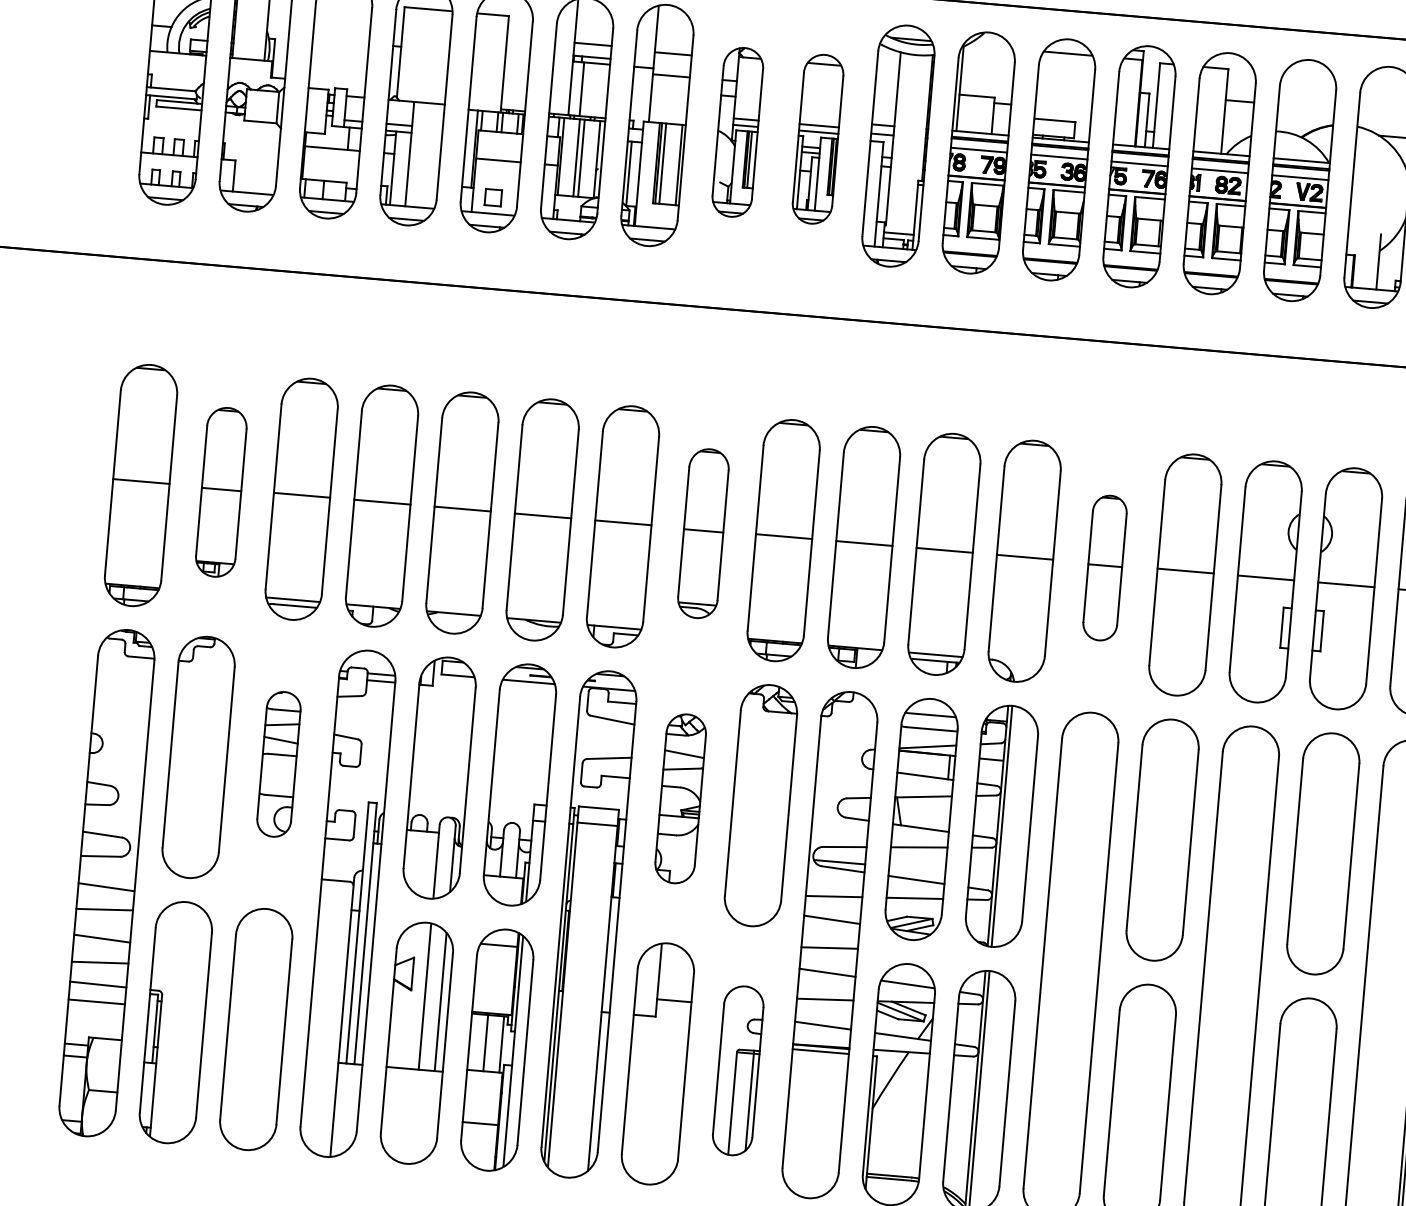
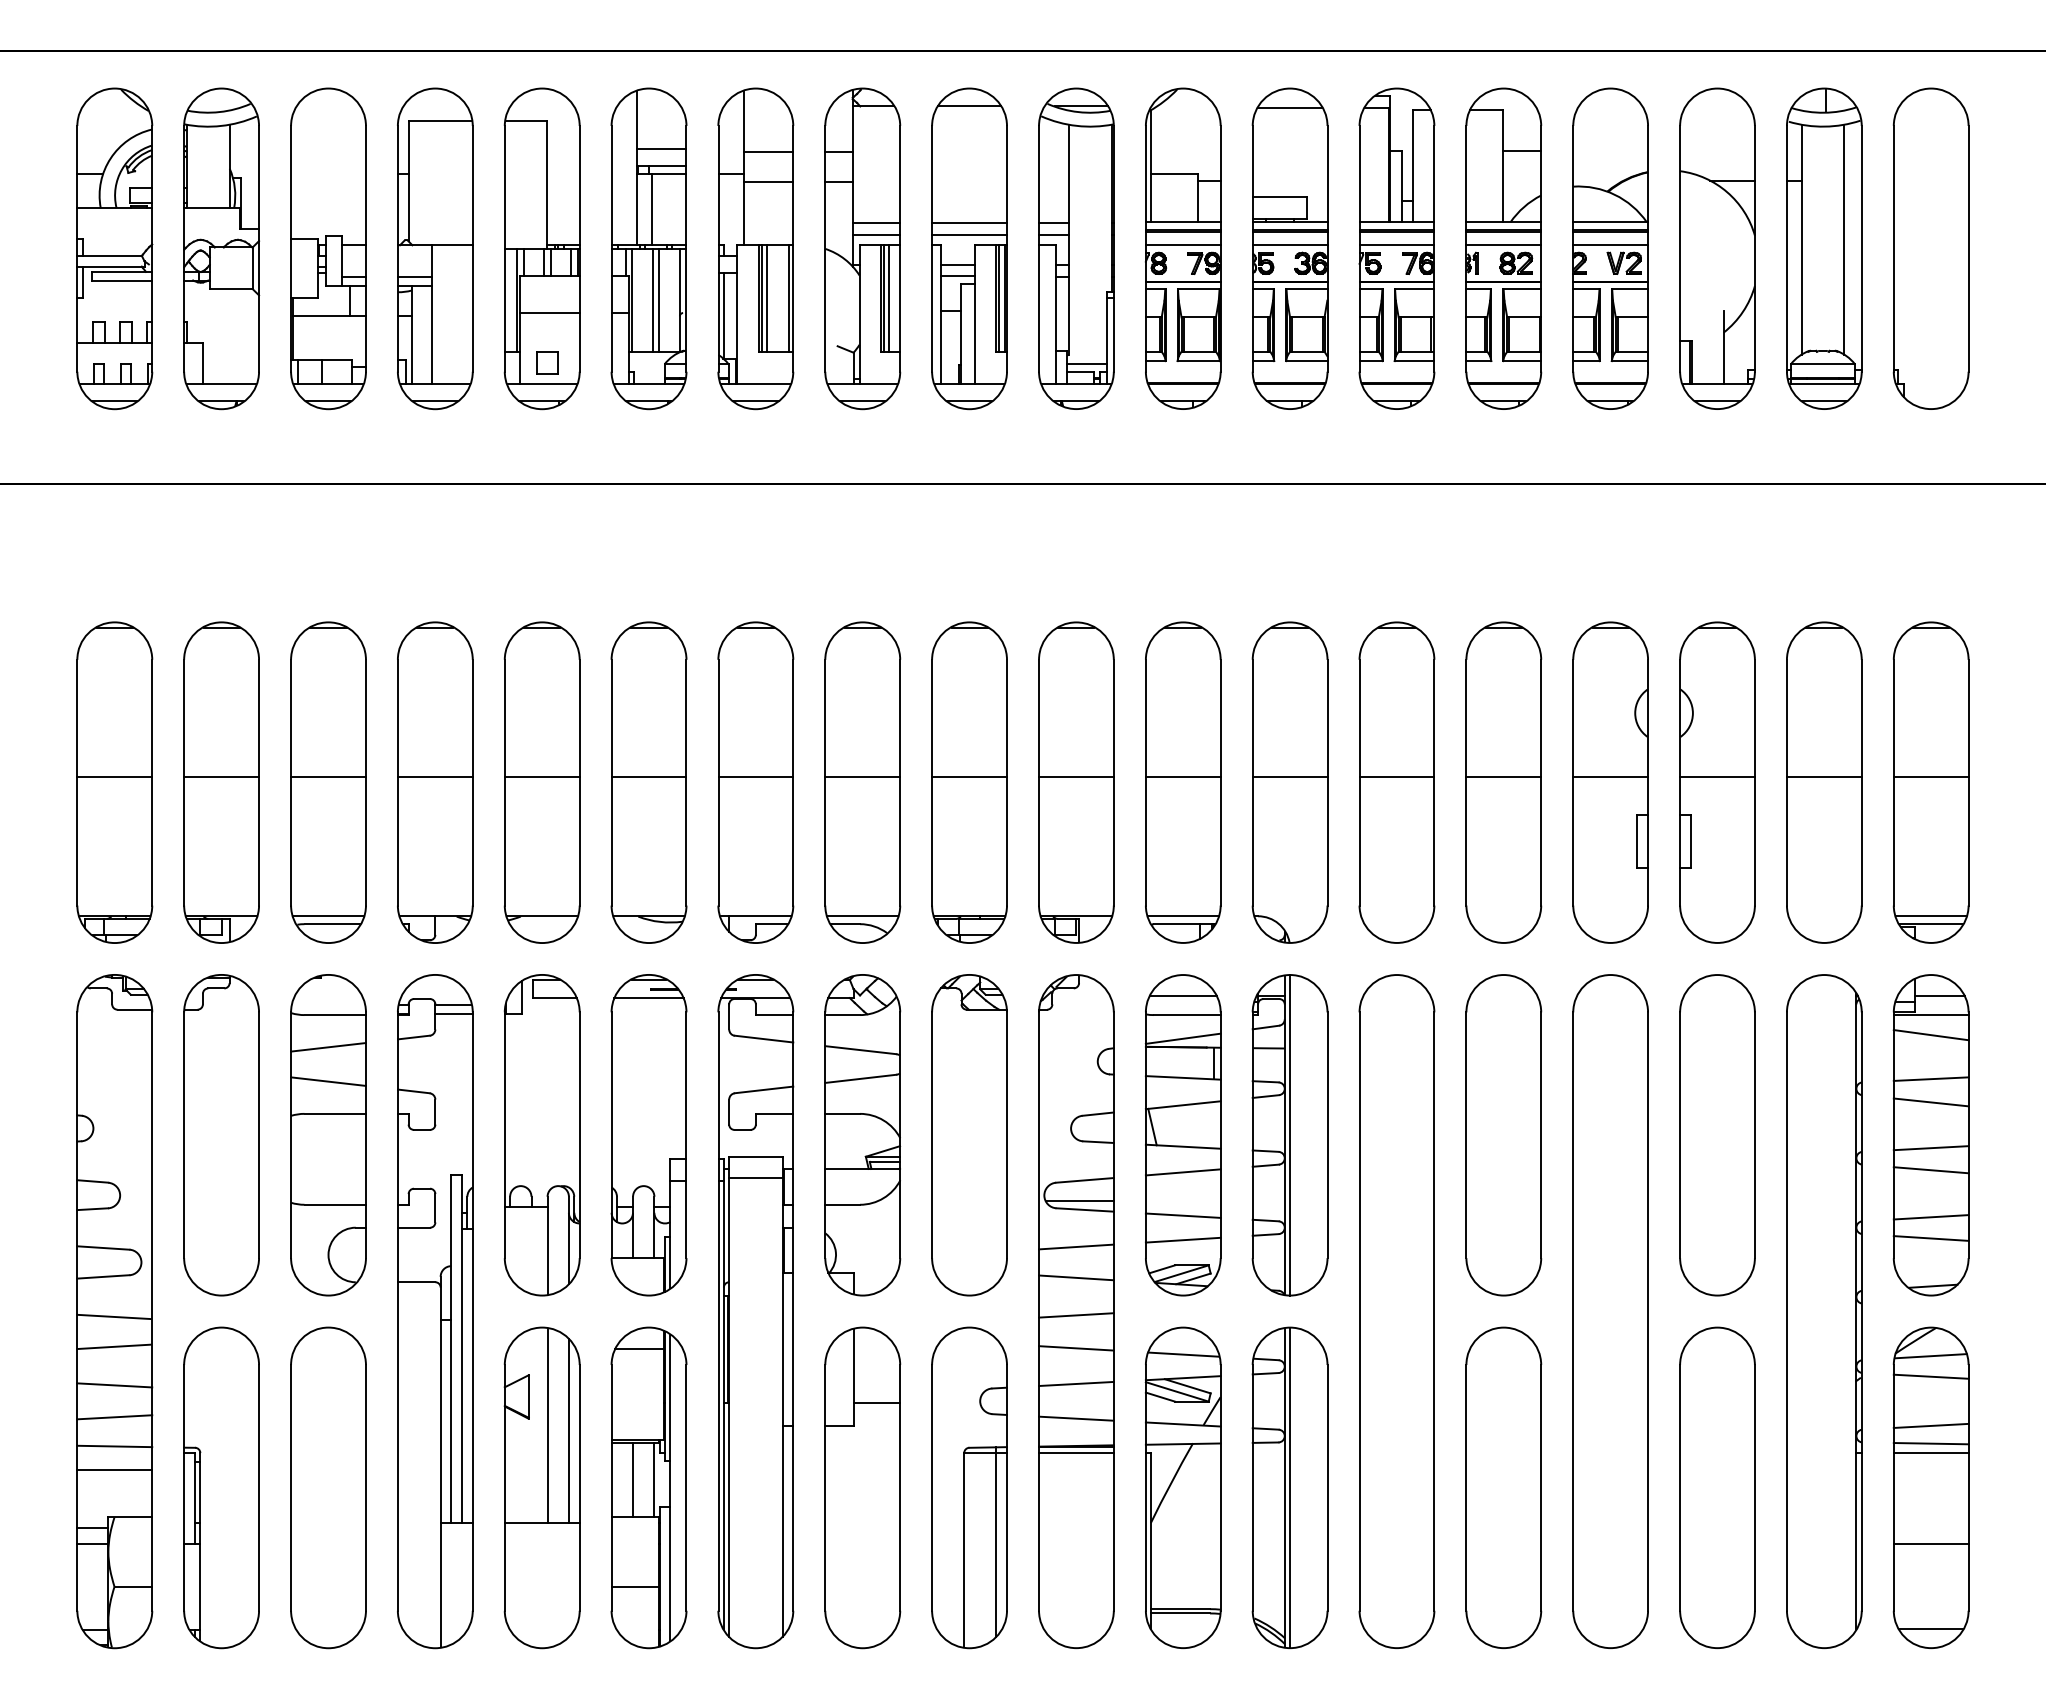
part: (737, 132) -> (862, 248), size x1.43
part: (818, 138) -> (969, 248), size x1.43
part: (221, 492) -> (221, 782), size x1.43
part: (703, 533) -> (862, 782), size x1.43
part: (1104, 568) -> (1396, 782), size x1.67
part: (278, 764) -> (328, 1135), size x1.67
part: (680, 798) -> (862, 1135), size x1.43
part: (738, 1070) -> (969, 1487), size x1.43

